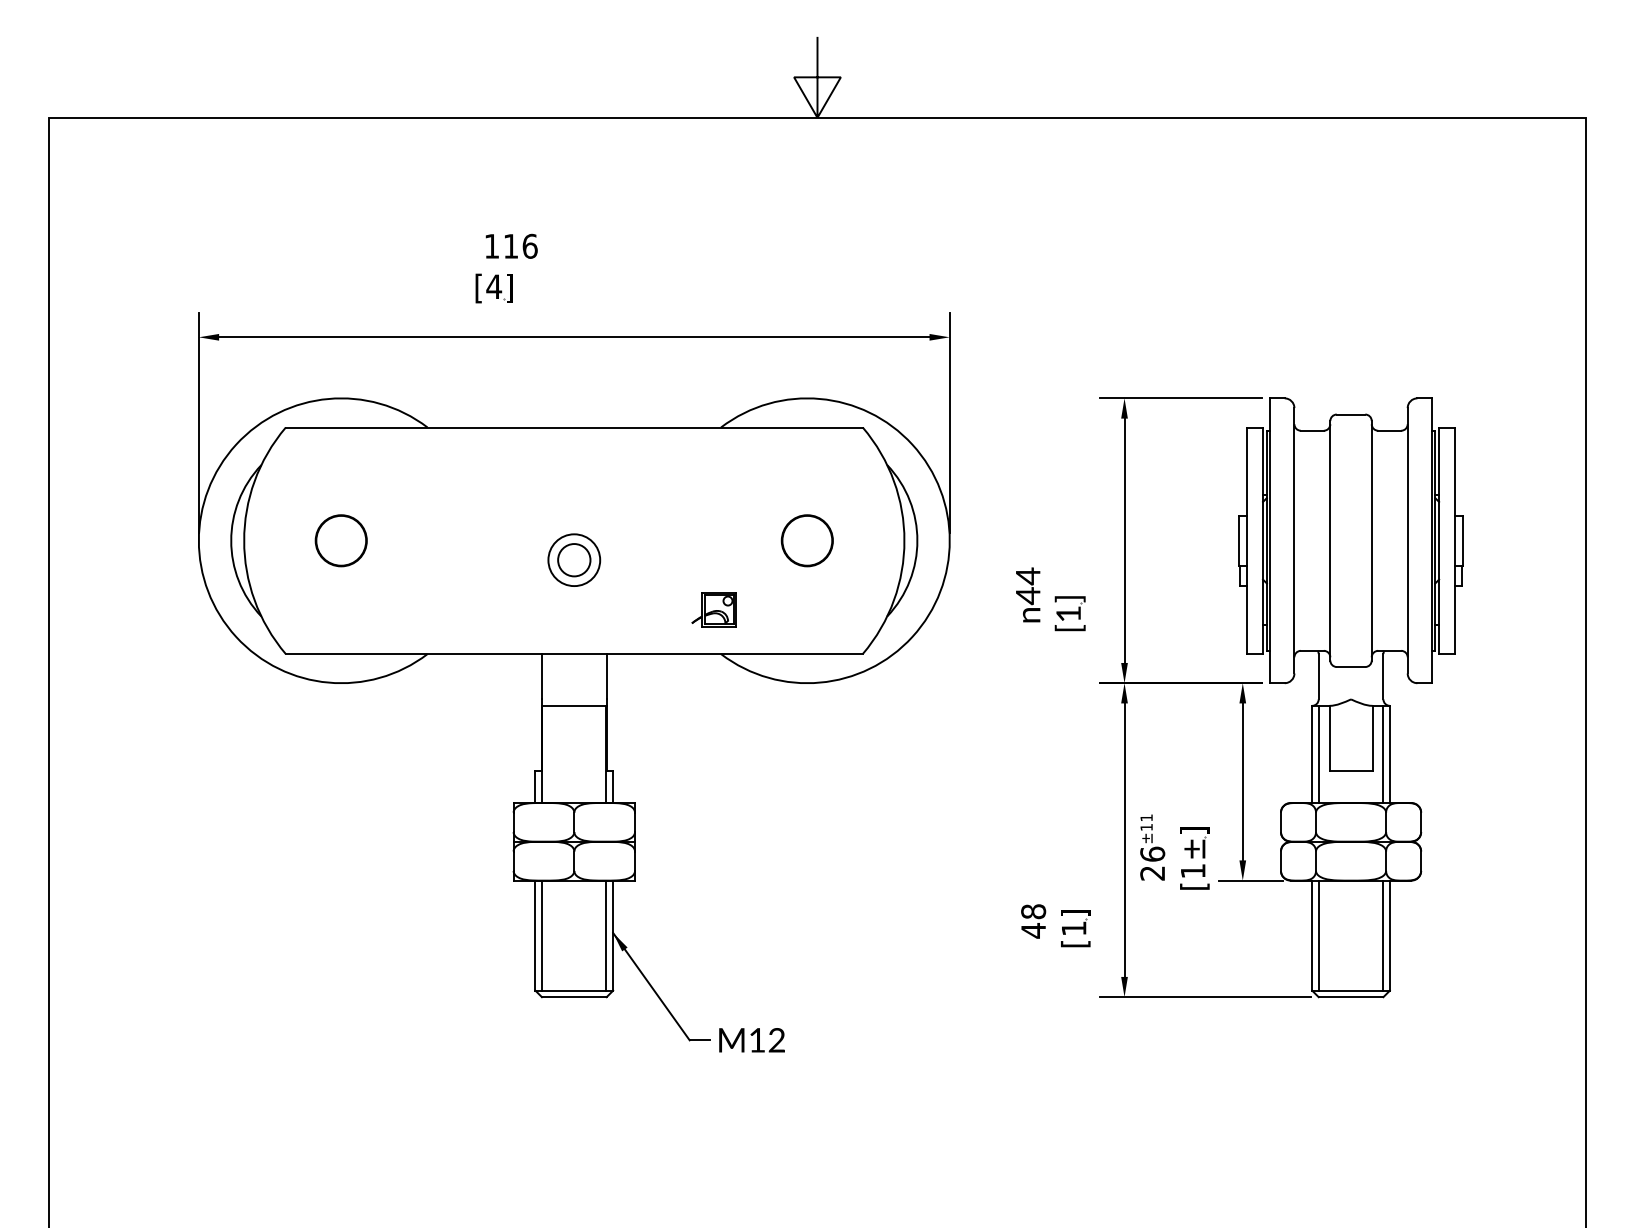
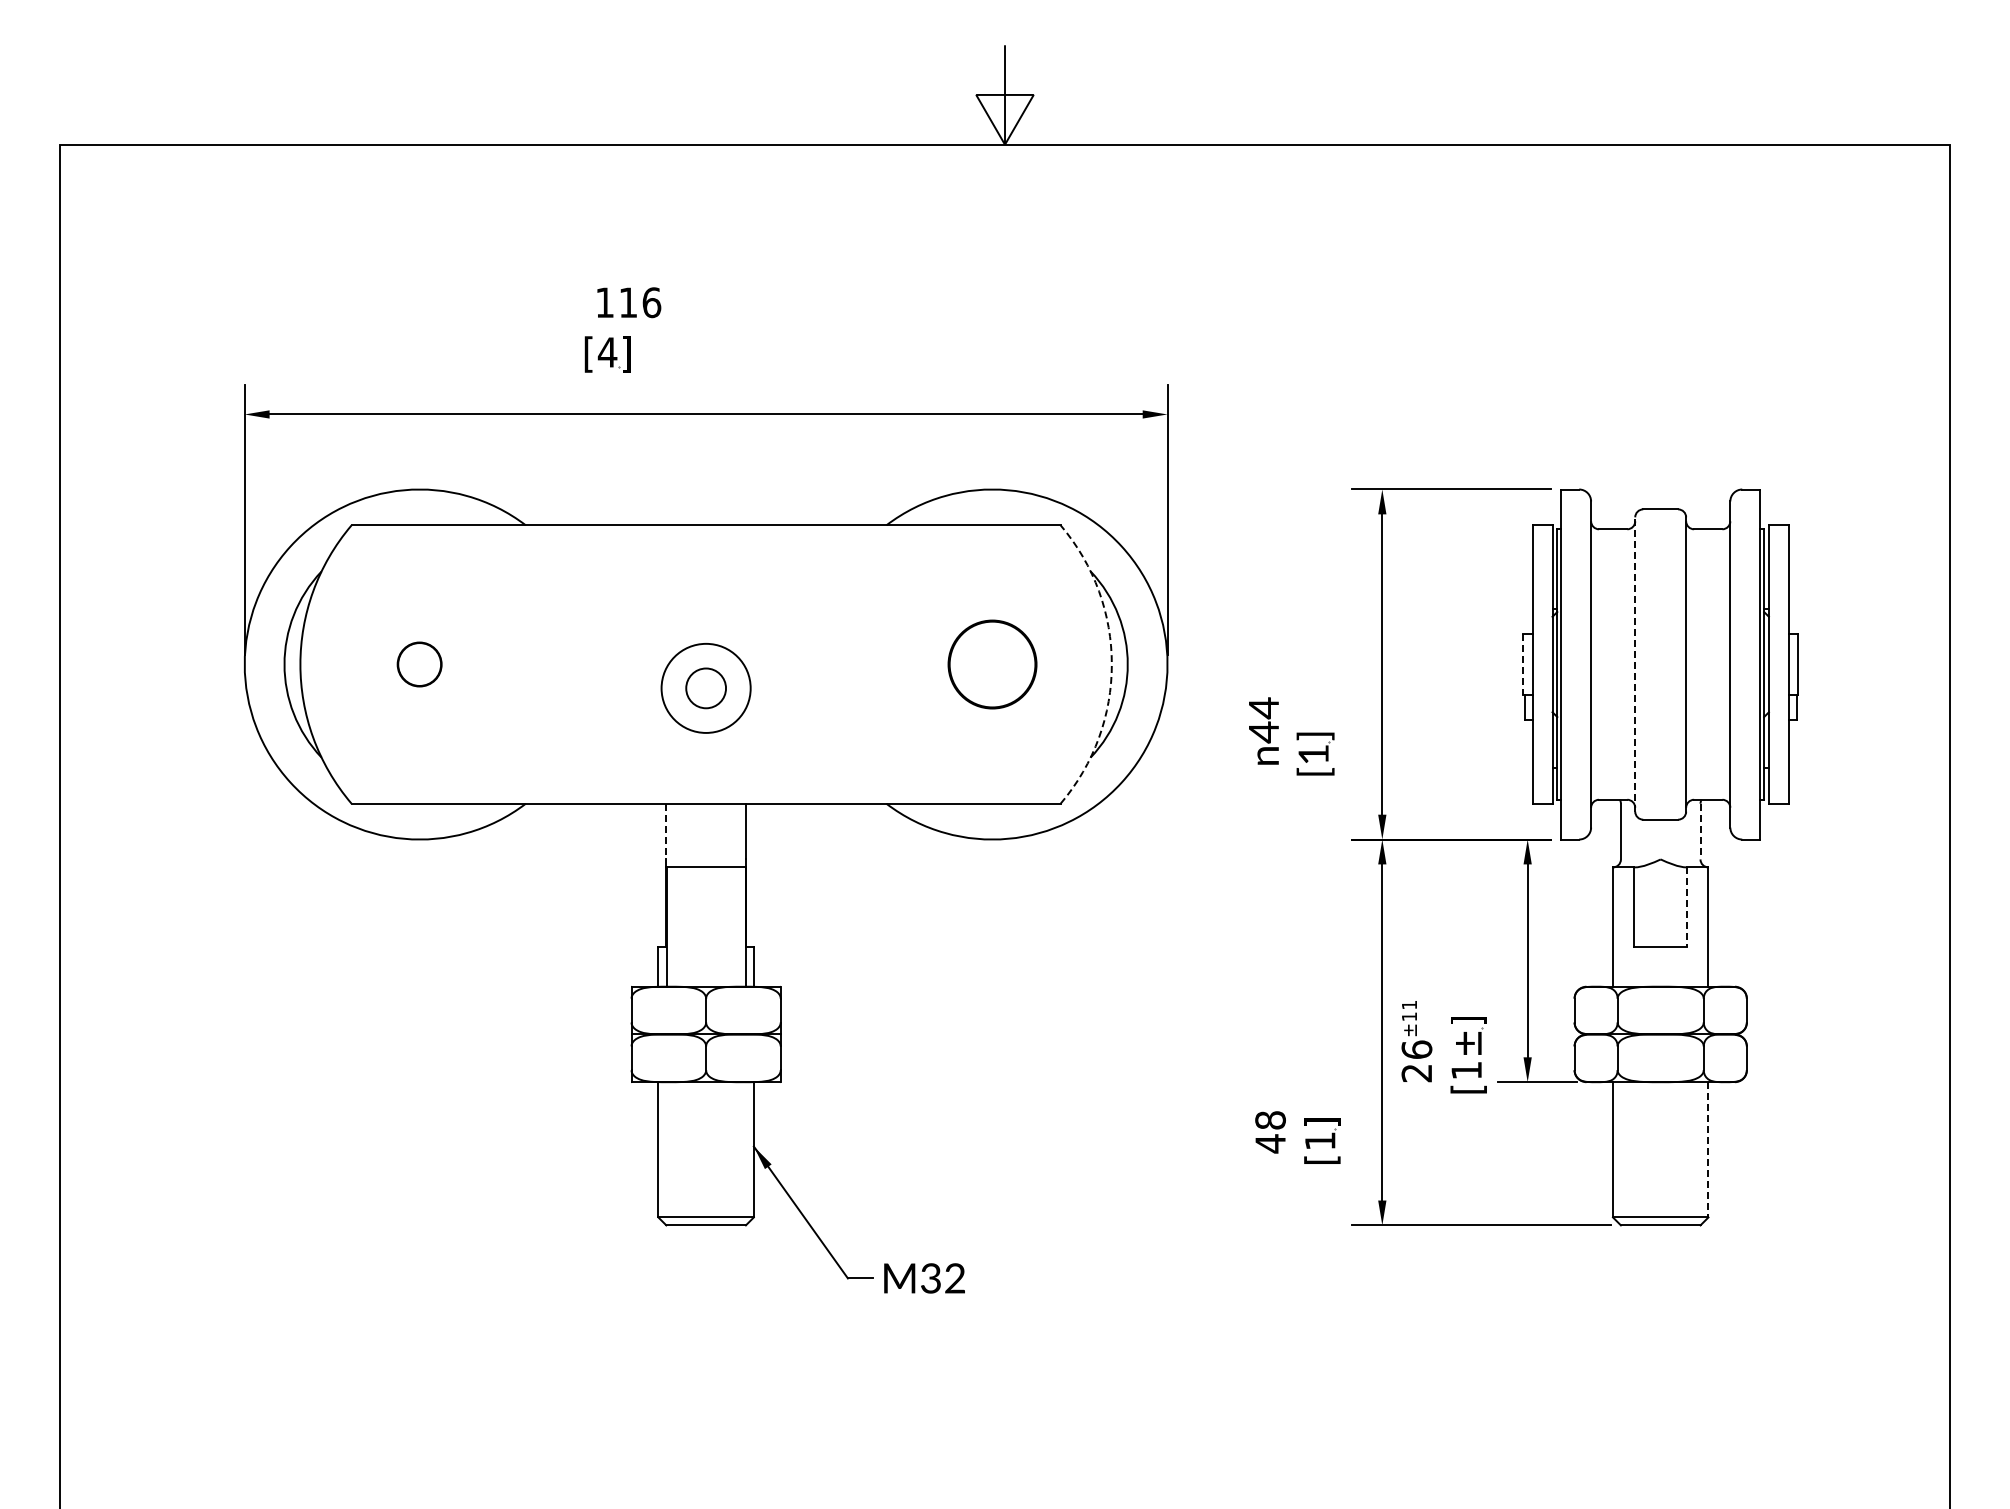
circle: (341, 540) -> (419, 664), size x0.7
circle: (807, 540) -> (992, 664), size x1.4
arc: (904, 540) -> (1111, 664), solid -> dashed
line: (1239, 540) -> (1523, 664), solid -> dashed
line: (1330, 540) -> (1635, 664), solid -> dashed
circle: (573, 560) -> (705, 688), size x1.4
part: (713, 609) -> (877, 749), removed
line: (542, 676) -> (666, 831), solid -> dashed
line: (1383, 676) -> (1700, 831), solid -> dashed
line: (1372, 738) -> (1687, 907), solid -> dashed
line: (1319, 753) -> (1621, 926), removed
line: (1383, 753) -> (1700, 926), removed
line: (542, 935) -> (666, 1149), removed
line: (606, 935) -> (745, 1149), removed
line: (1319, 935) -> (1621, 1149), removed
line: (1383, 935) -> (1700, 1149), removed
line: (1389, 935) -> (1708, 1149), solid -> dashed
text: (756, 1040) -> (930, 1278), M12 -> M32

